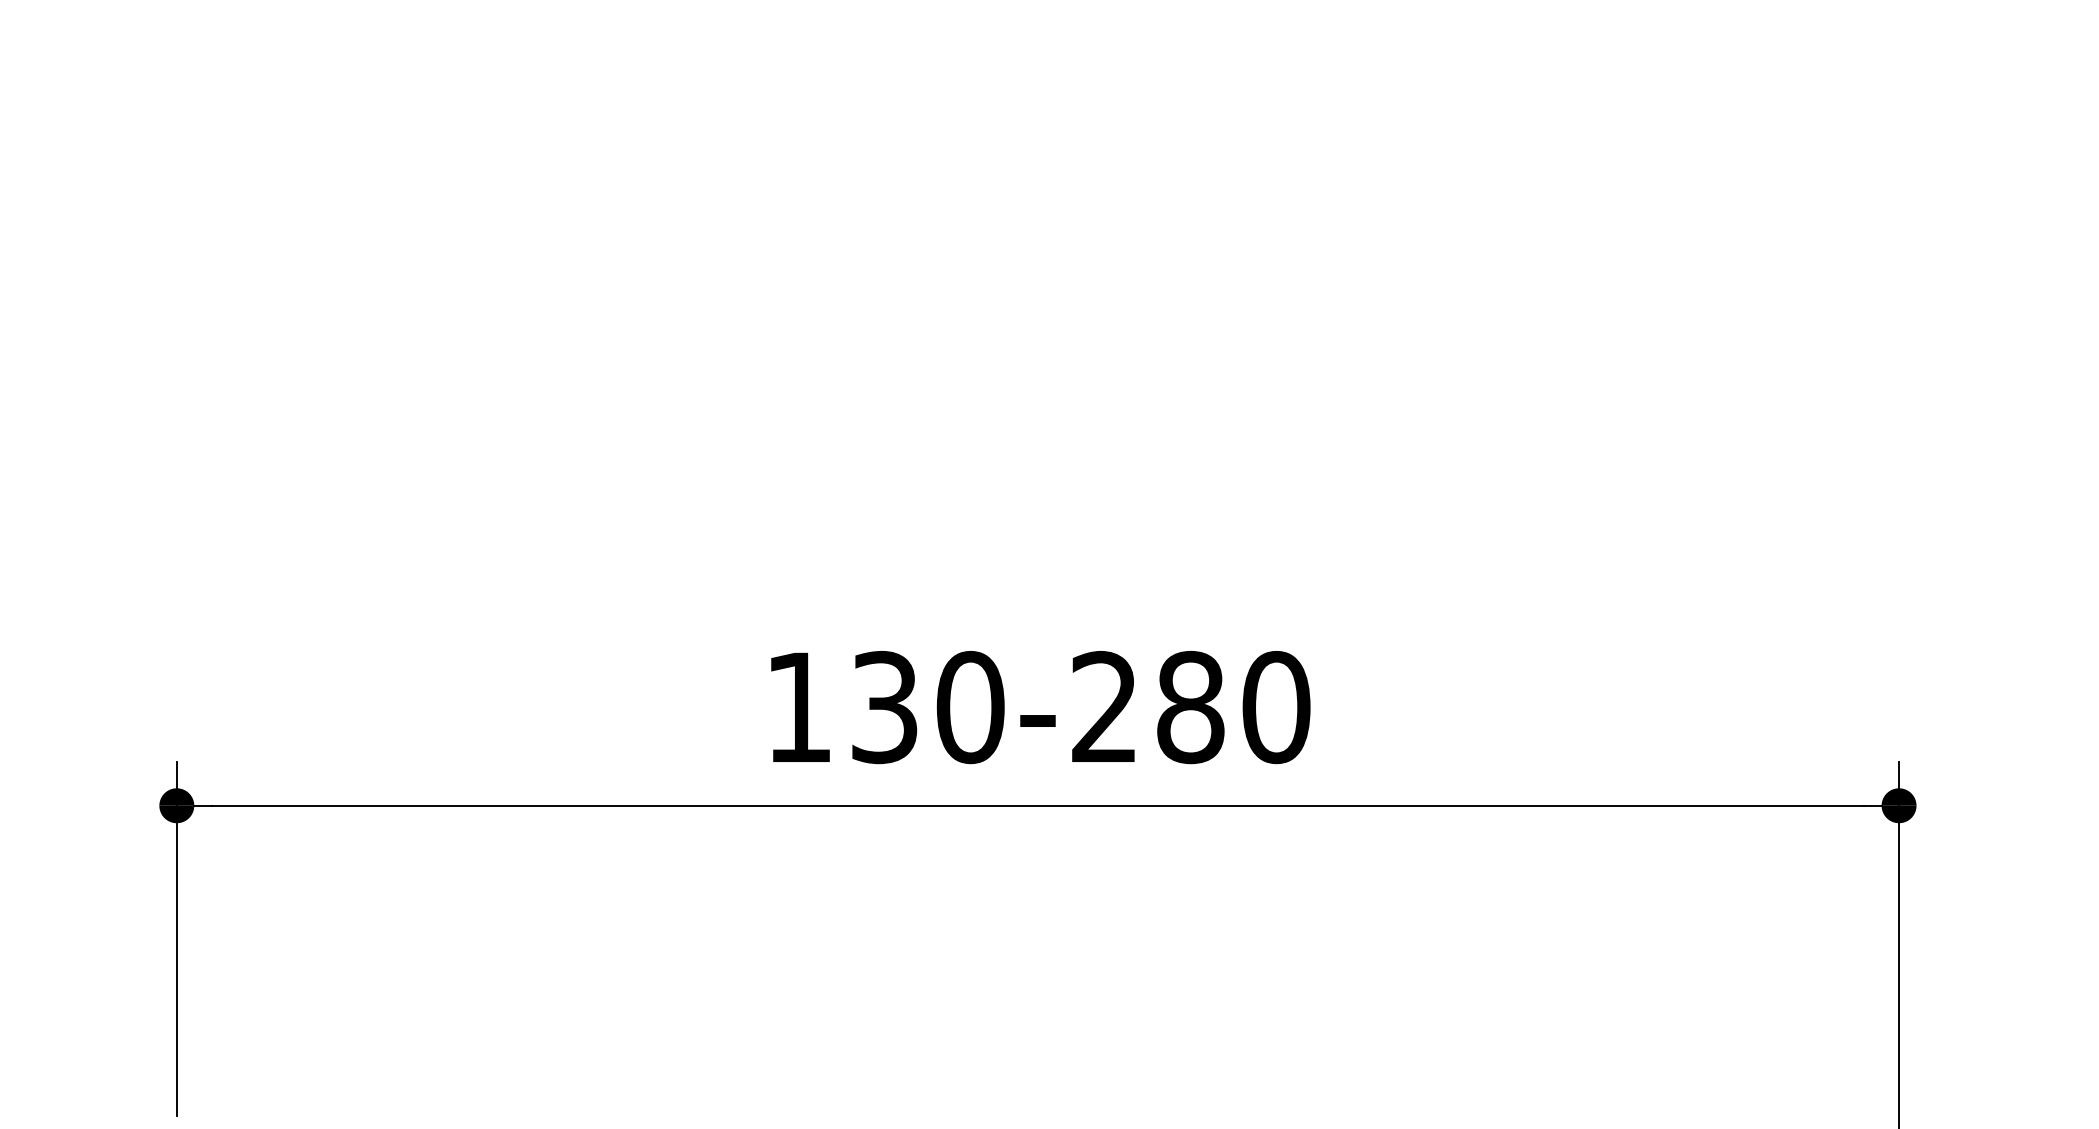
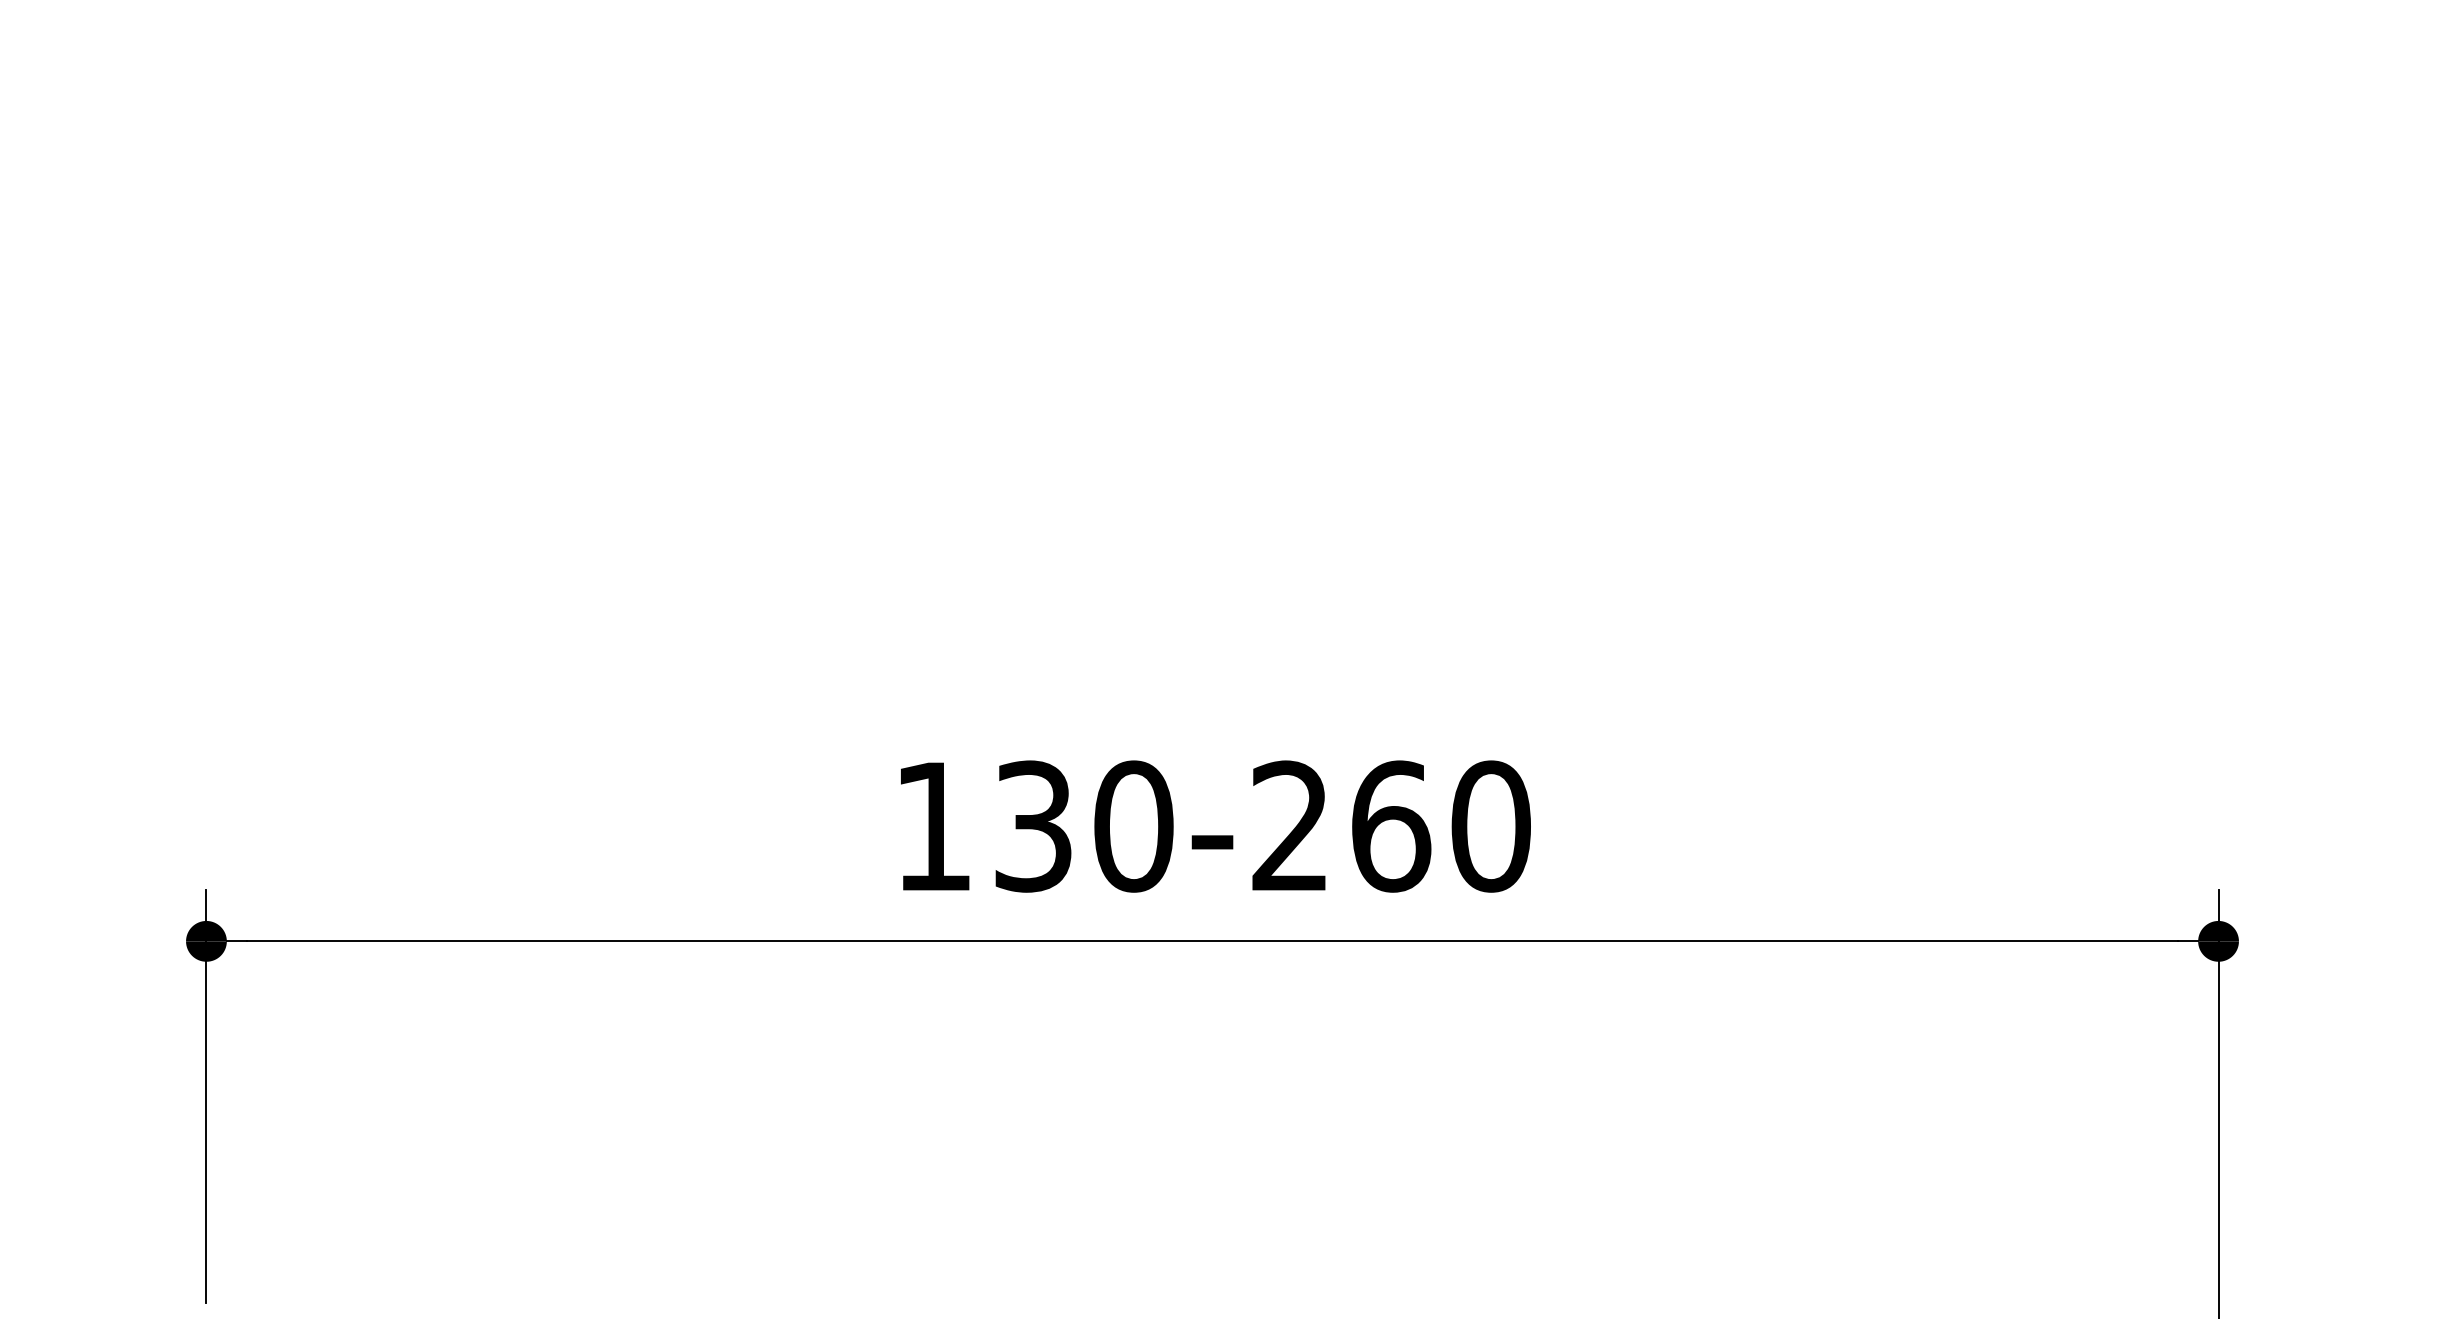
text: (1191, 707) -> (1391, 826), 130-280 -> 130-260

